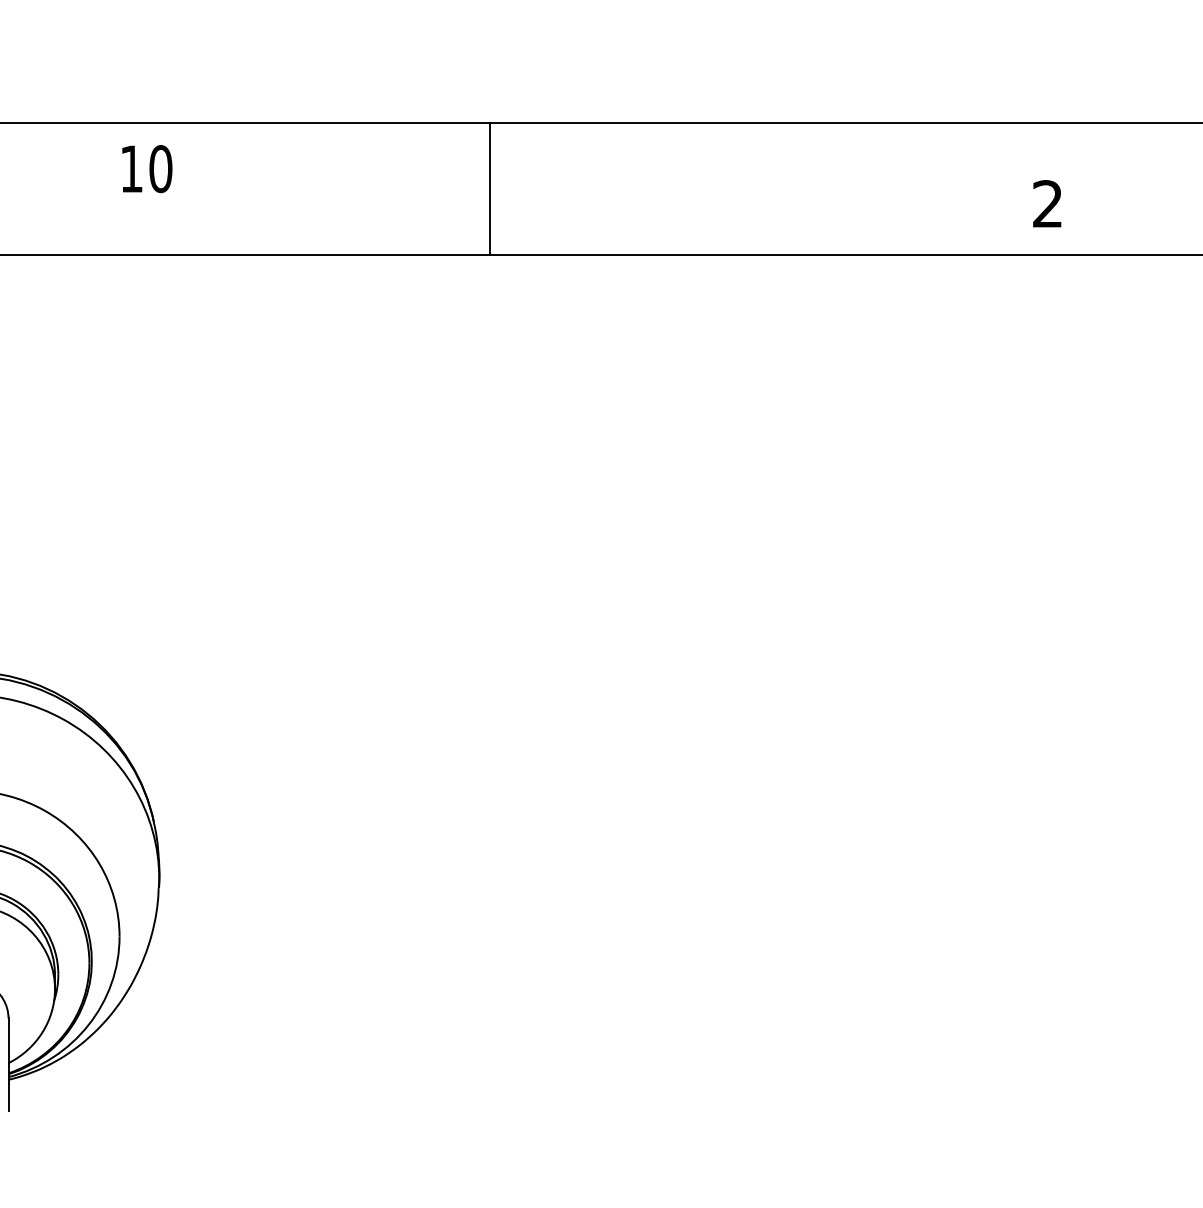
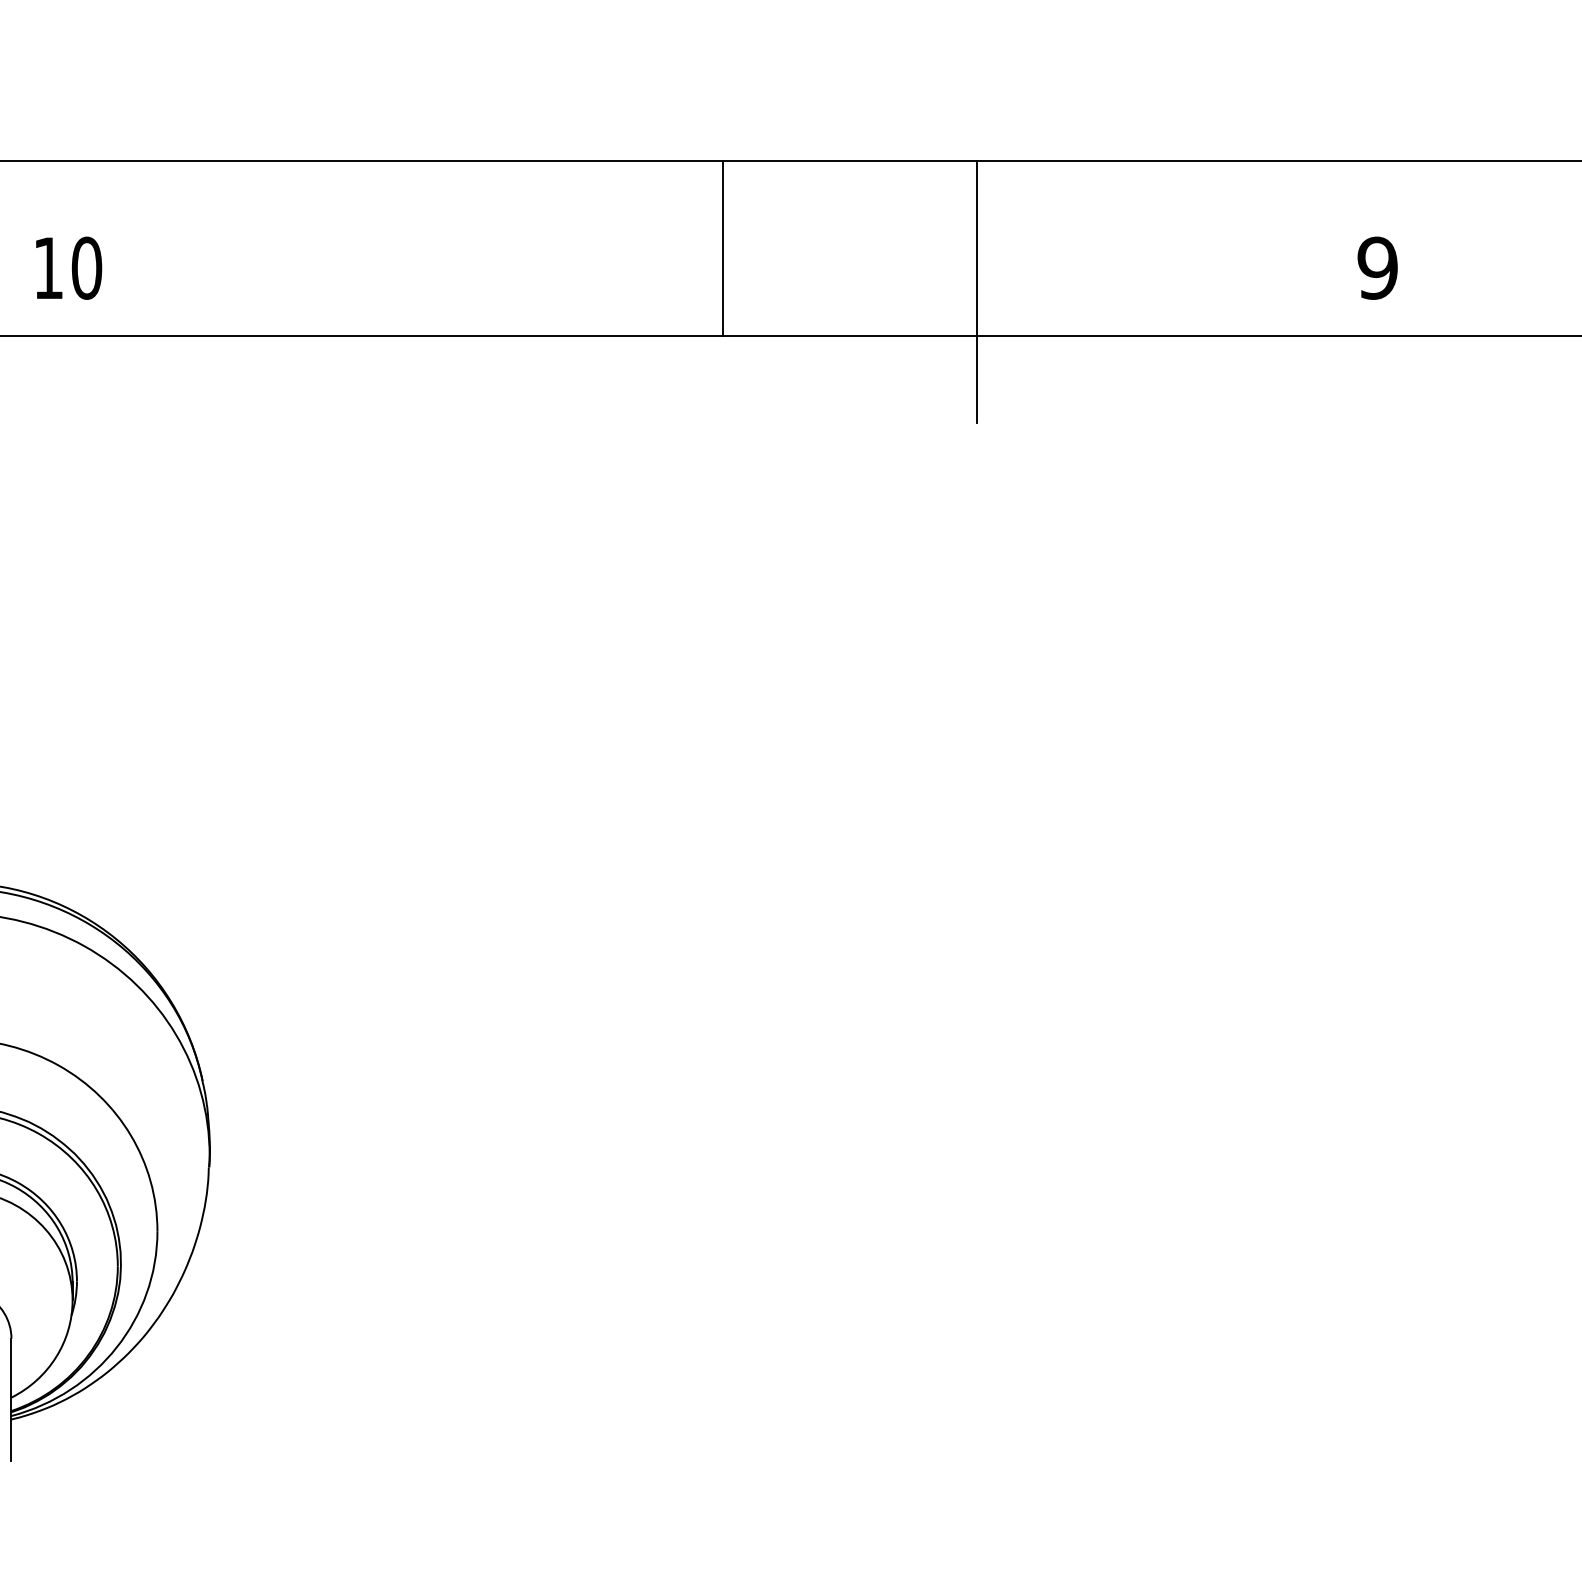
text: (147, 169) -> (69, 268), moved
line: (490, 188) -> (723, 247), moved
text: (1047, 204) -> (1377, 268), 2 -> 9
line: (742, 221) -> (976, 291), added

